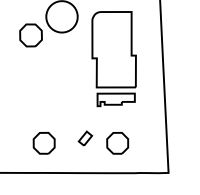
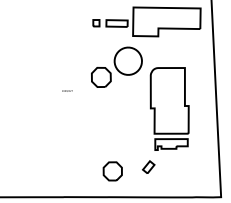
part: (113, 58) -> (169, 108), moved
part: (117, 143) -> (176, 171), removed

